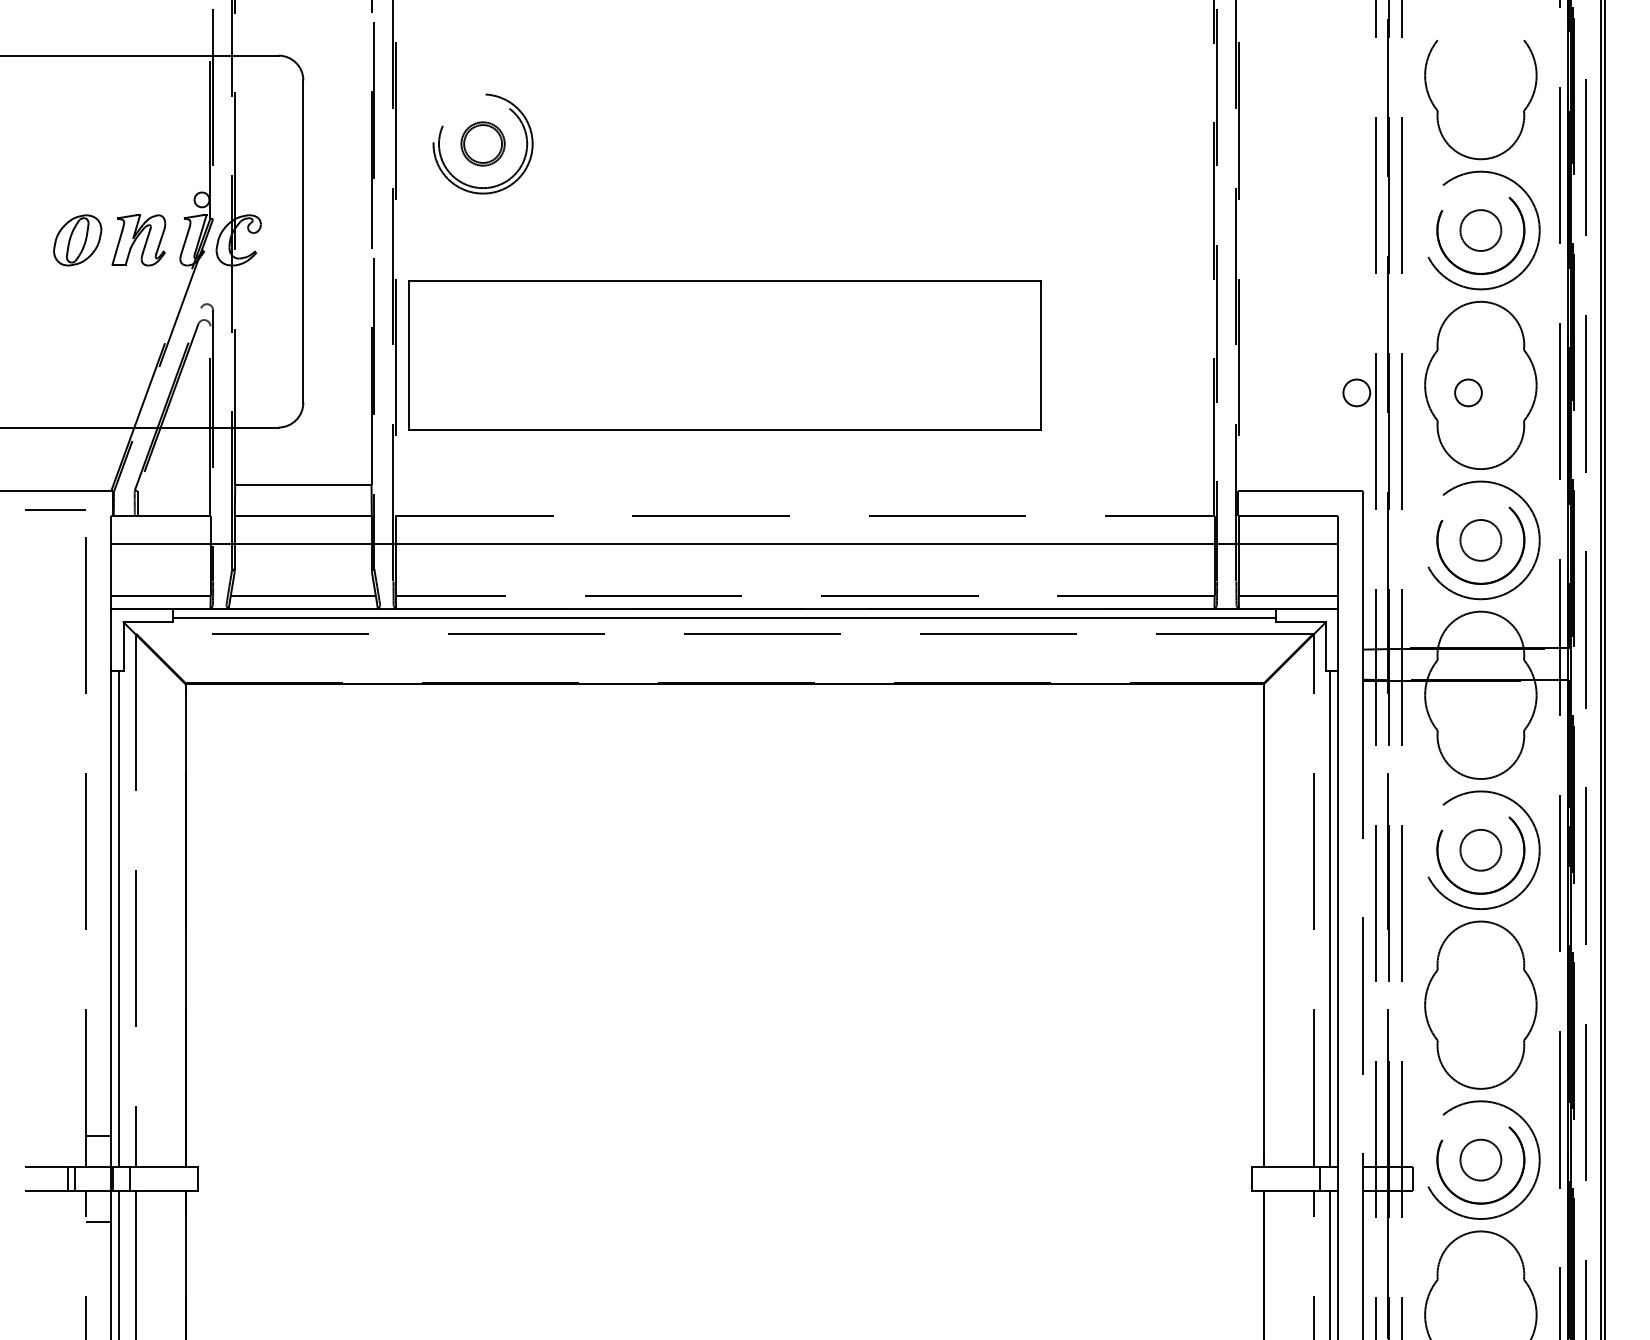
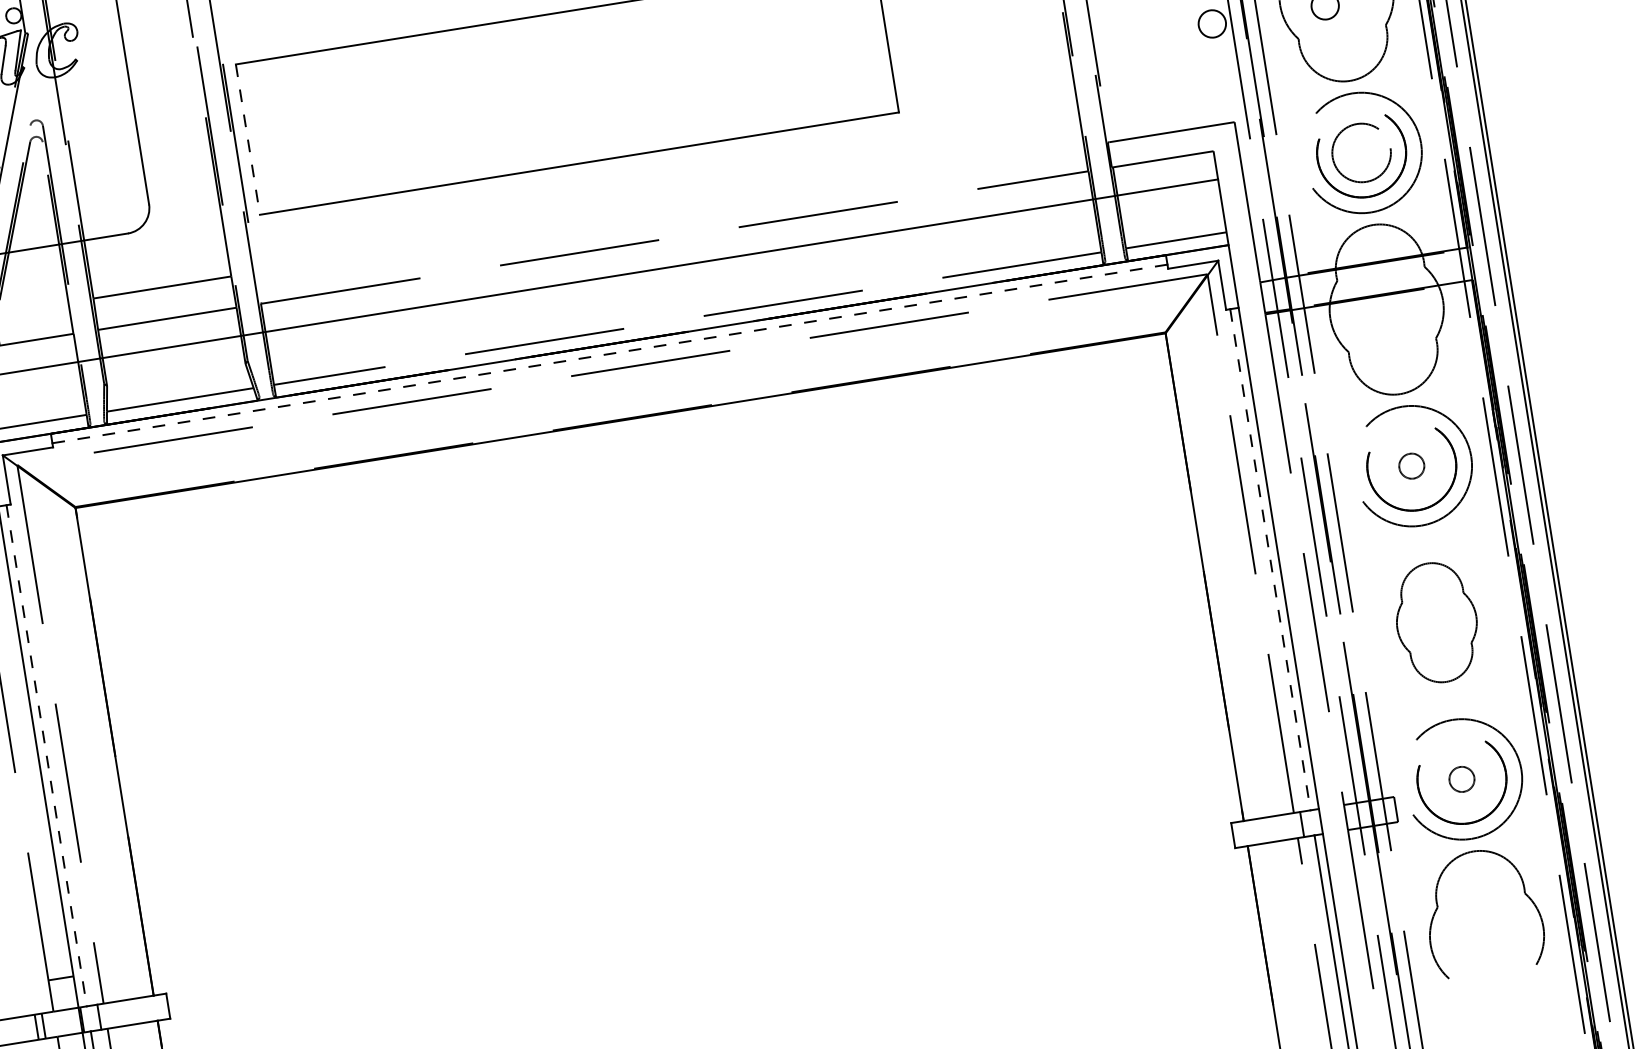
line: (408, 355) -> (247, 139), solid -> dashed
circle: (1480, 539) -> (1361, 152), size x1.4
line: (724, 618) -> (609, 354), solid -> dashed
circle: (1480, 849) -> (1411, 465), size x0.6
line: (119, 918) -> (46, 755), solid -> dashed
line: (1330, 918) -> (1270, 559), solid -> dashed
part: (1480, 1004) -> (1436, 622), size x0.7
circle: (1480, 1159) -> (1461, 778), size x0.6

